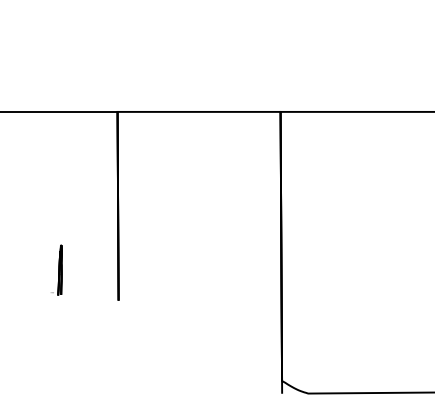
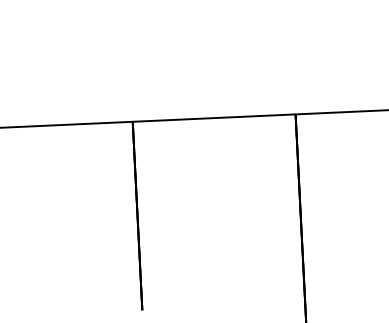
part: (56, 269) -> (78, 281), removed

